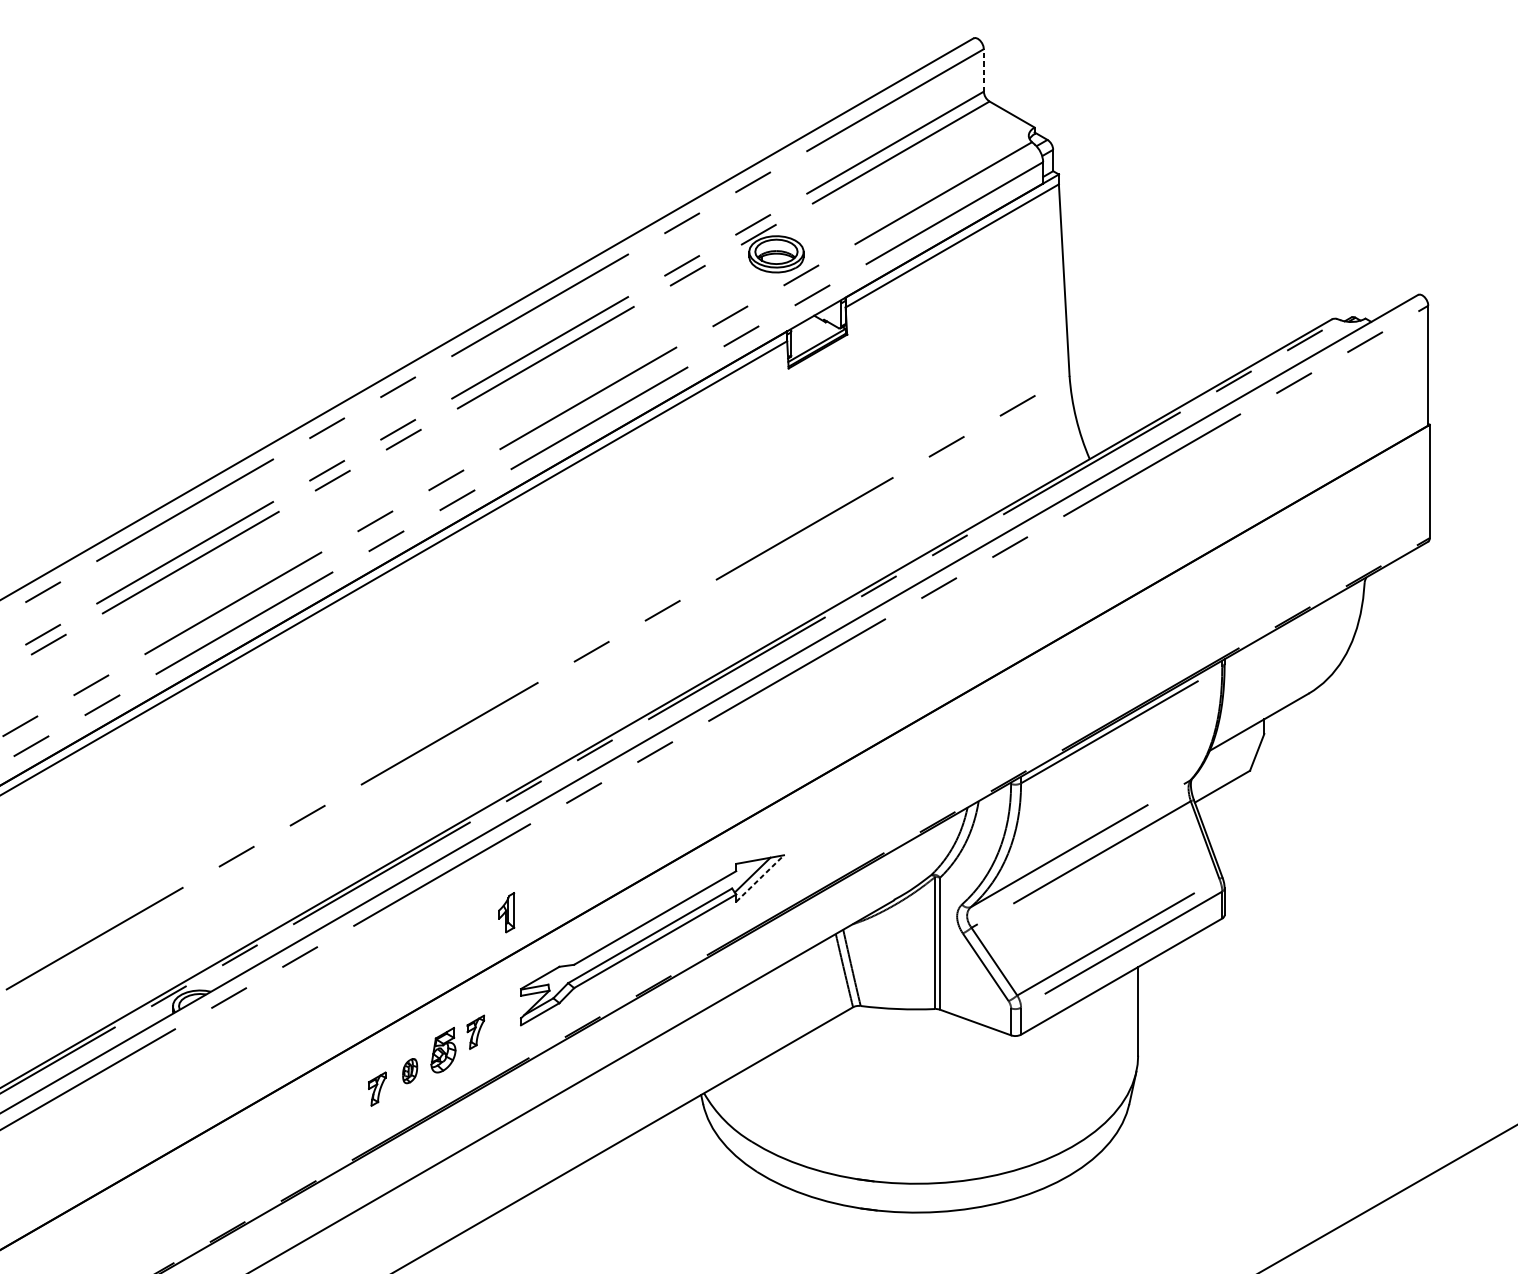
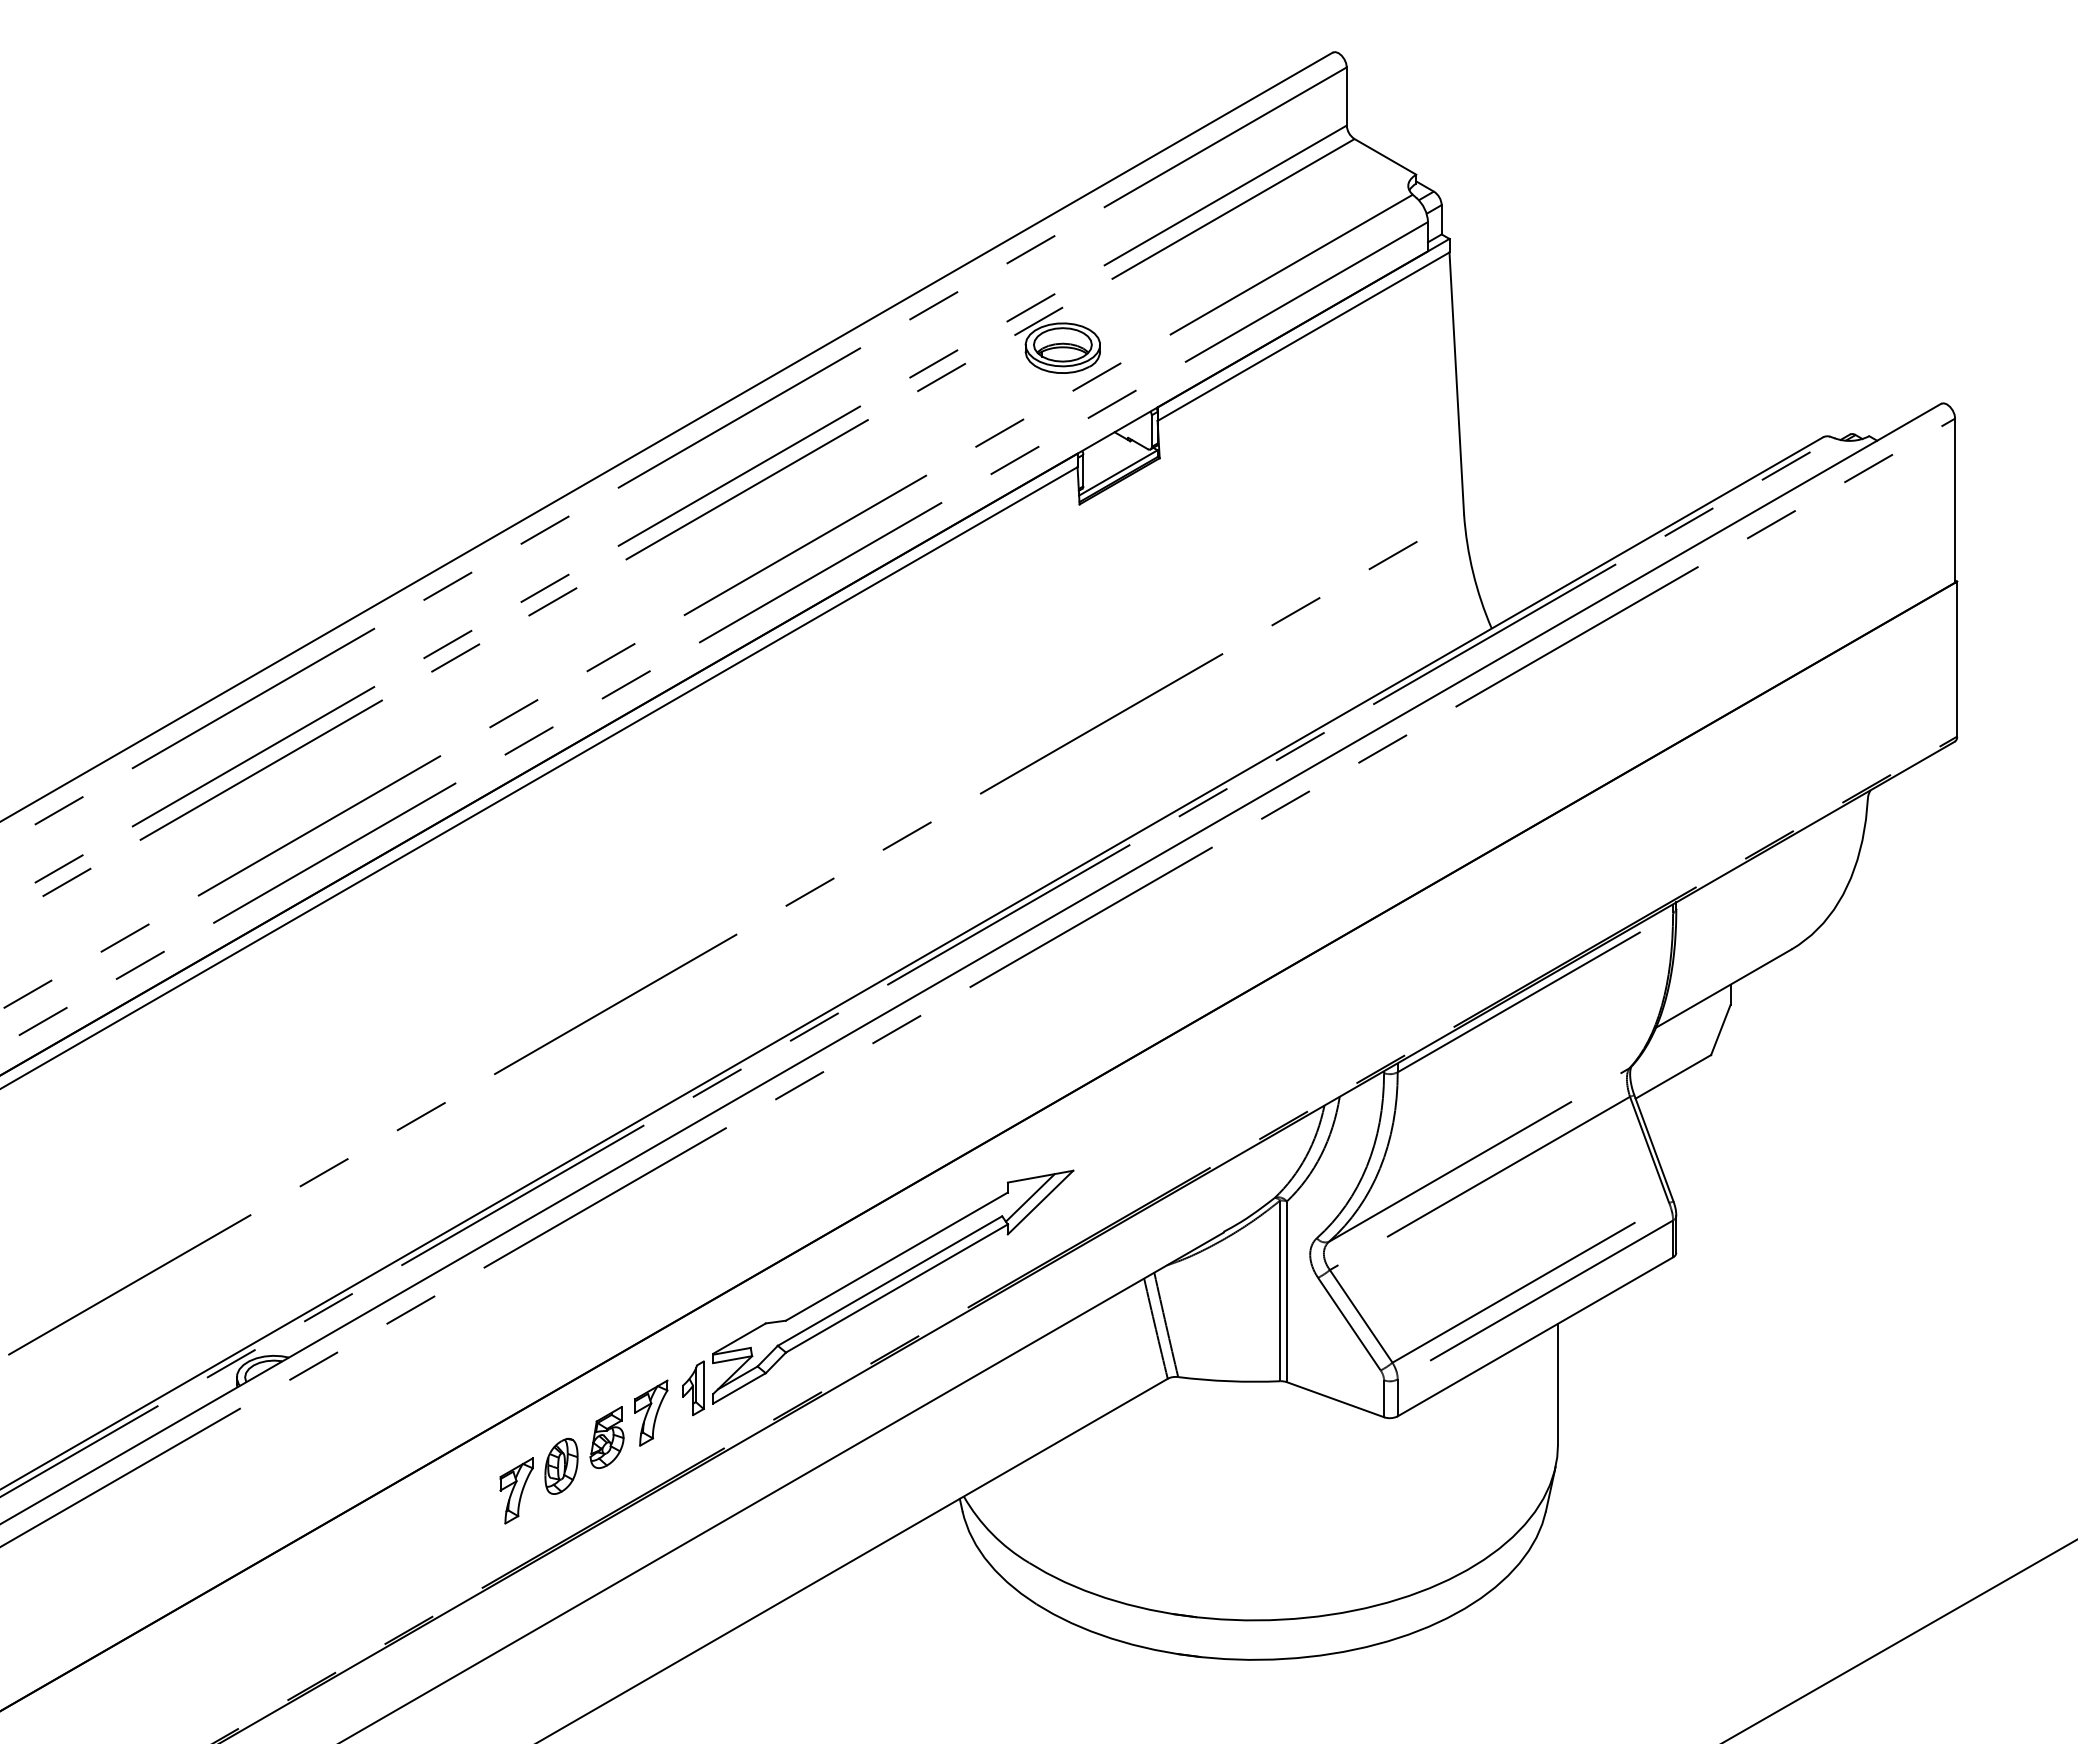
line: (983, 69) -> (1346, 95), dashed -> solid
line: (760, 878) -> (1040, 1202), dashed -> solid
part: (506, 912) -> (693, 1388), moved
part: (475, 1031) -> (651, 1412), size x1.43
part: (410, 1070) -> (561, 1465), size x1.67
part: (377, 1088) -> (516, 1490), size x1.43

